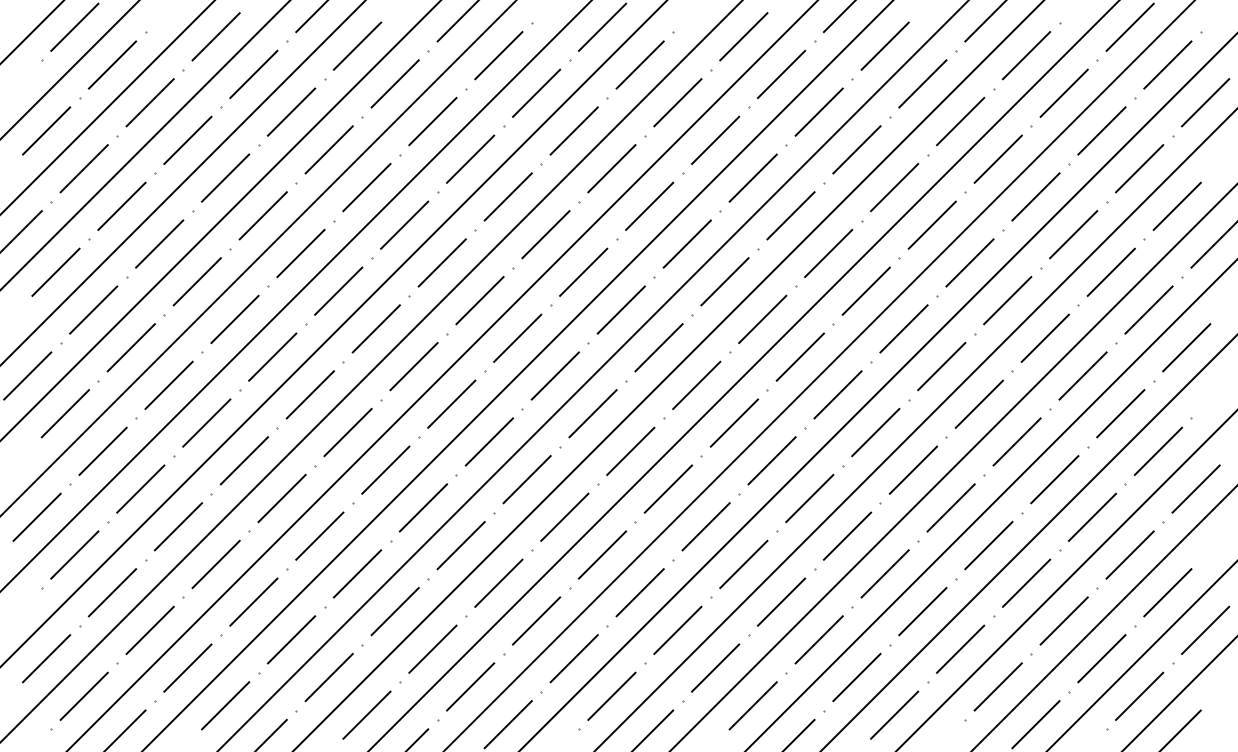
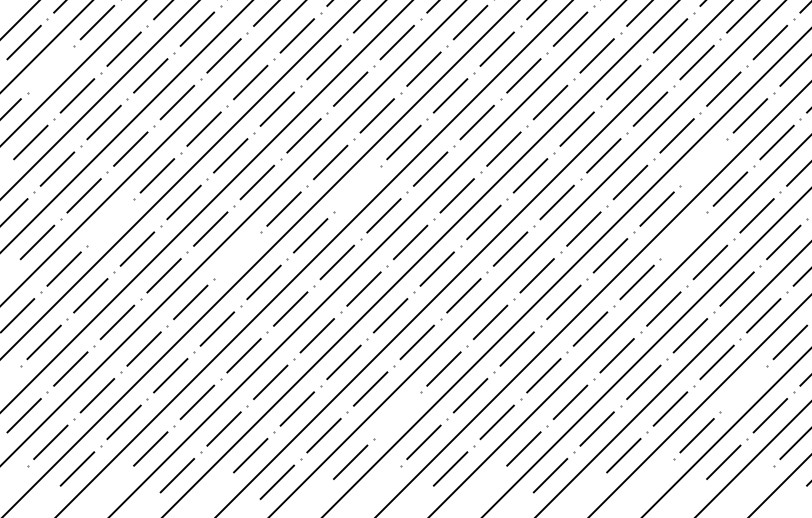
line: (83, 168) -> (50, 69), removed
line: (1007, 300) -> (703, 162), removed
line: (517, 337) -> (357, 188), removed
line: (168, 384) -> (110, 221), removed
line: (978, 403) -> (683, 235), removed
line: (347, 432) -> (236, 255), removed
line: (1063, 620) -> (743, 388), removed
line: (573, 658) -> (396, 415), removed

